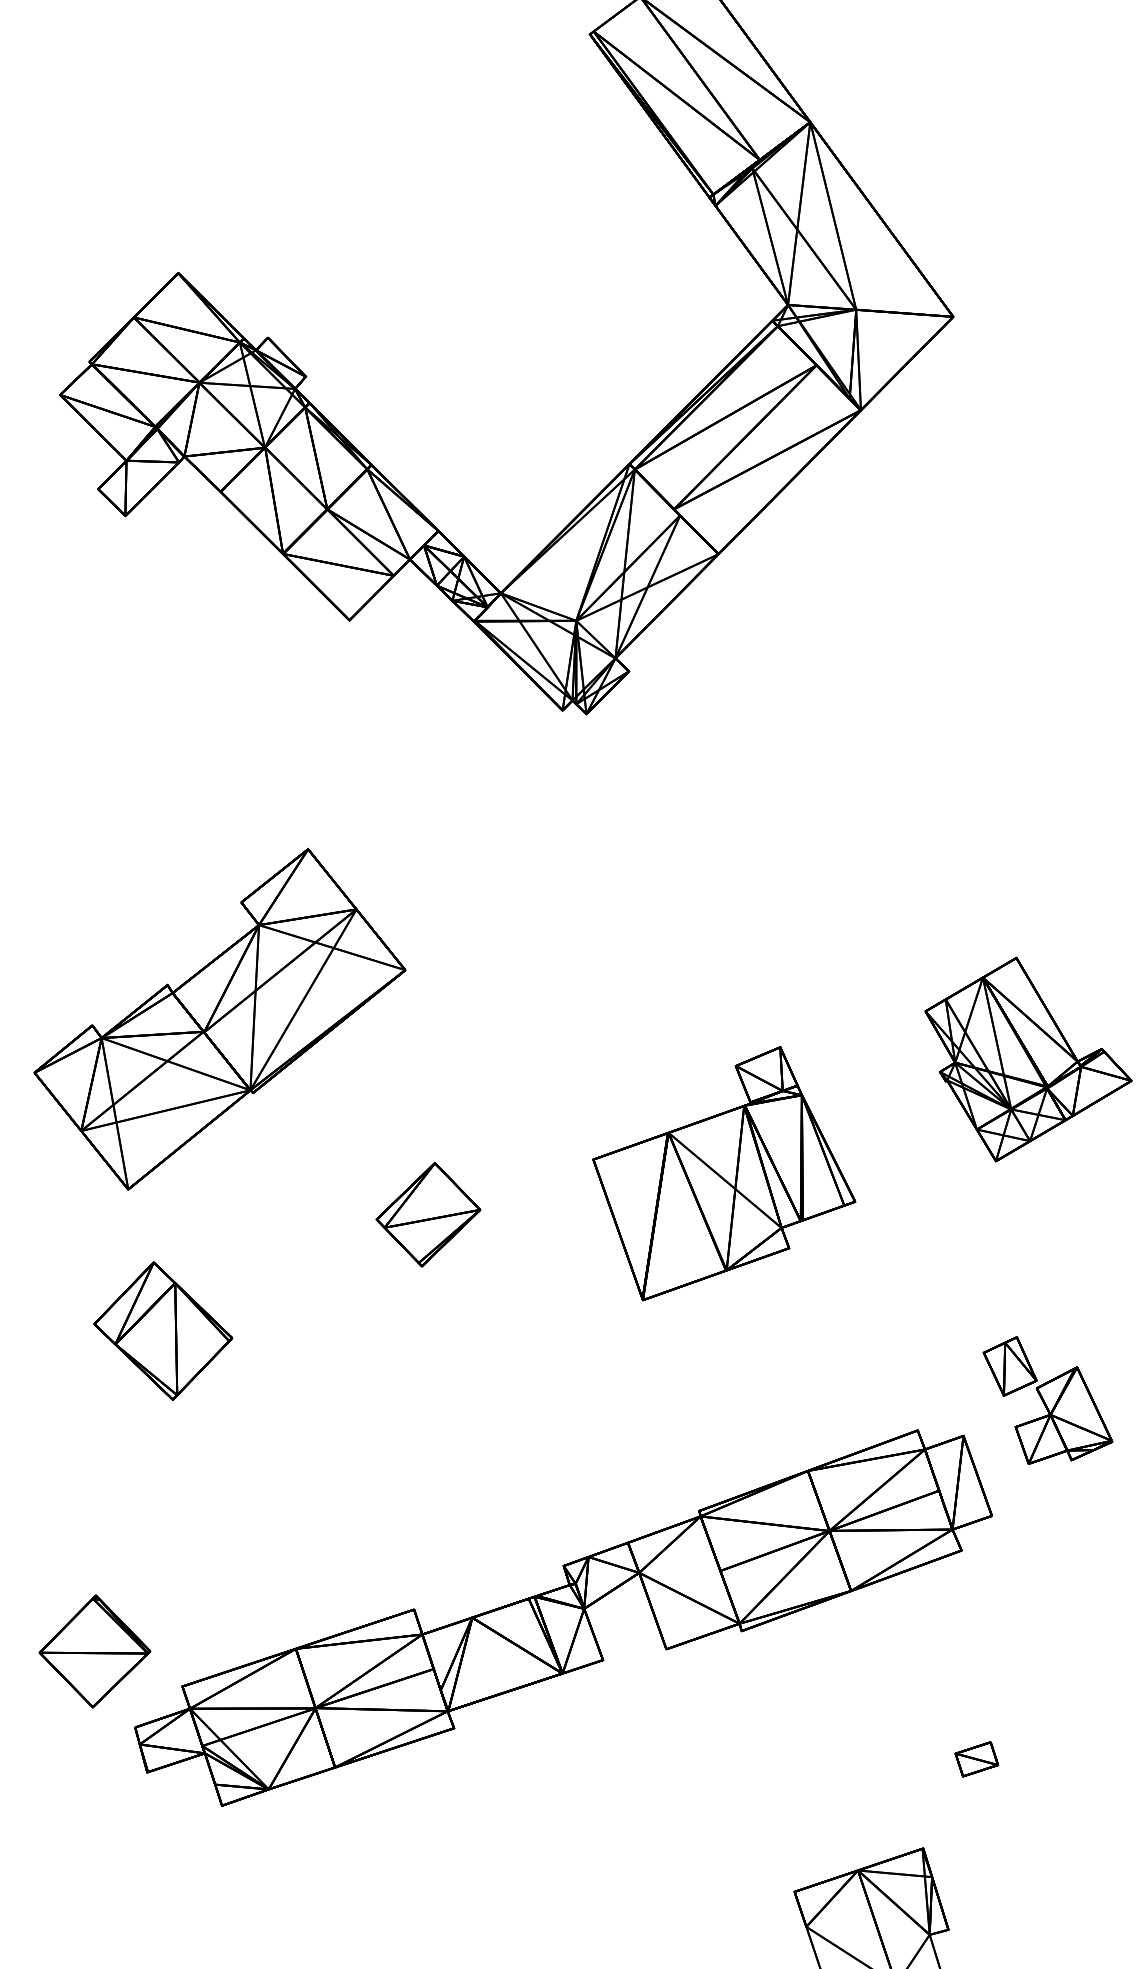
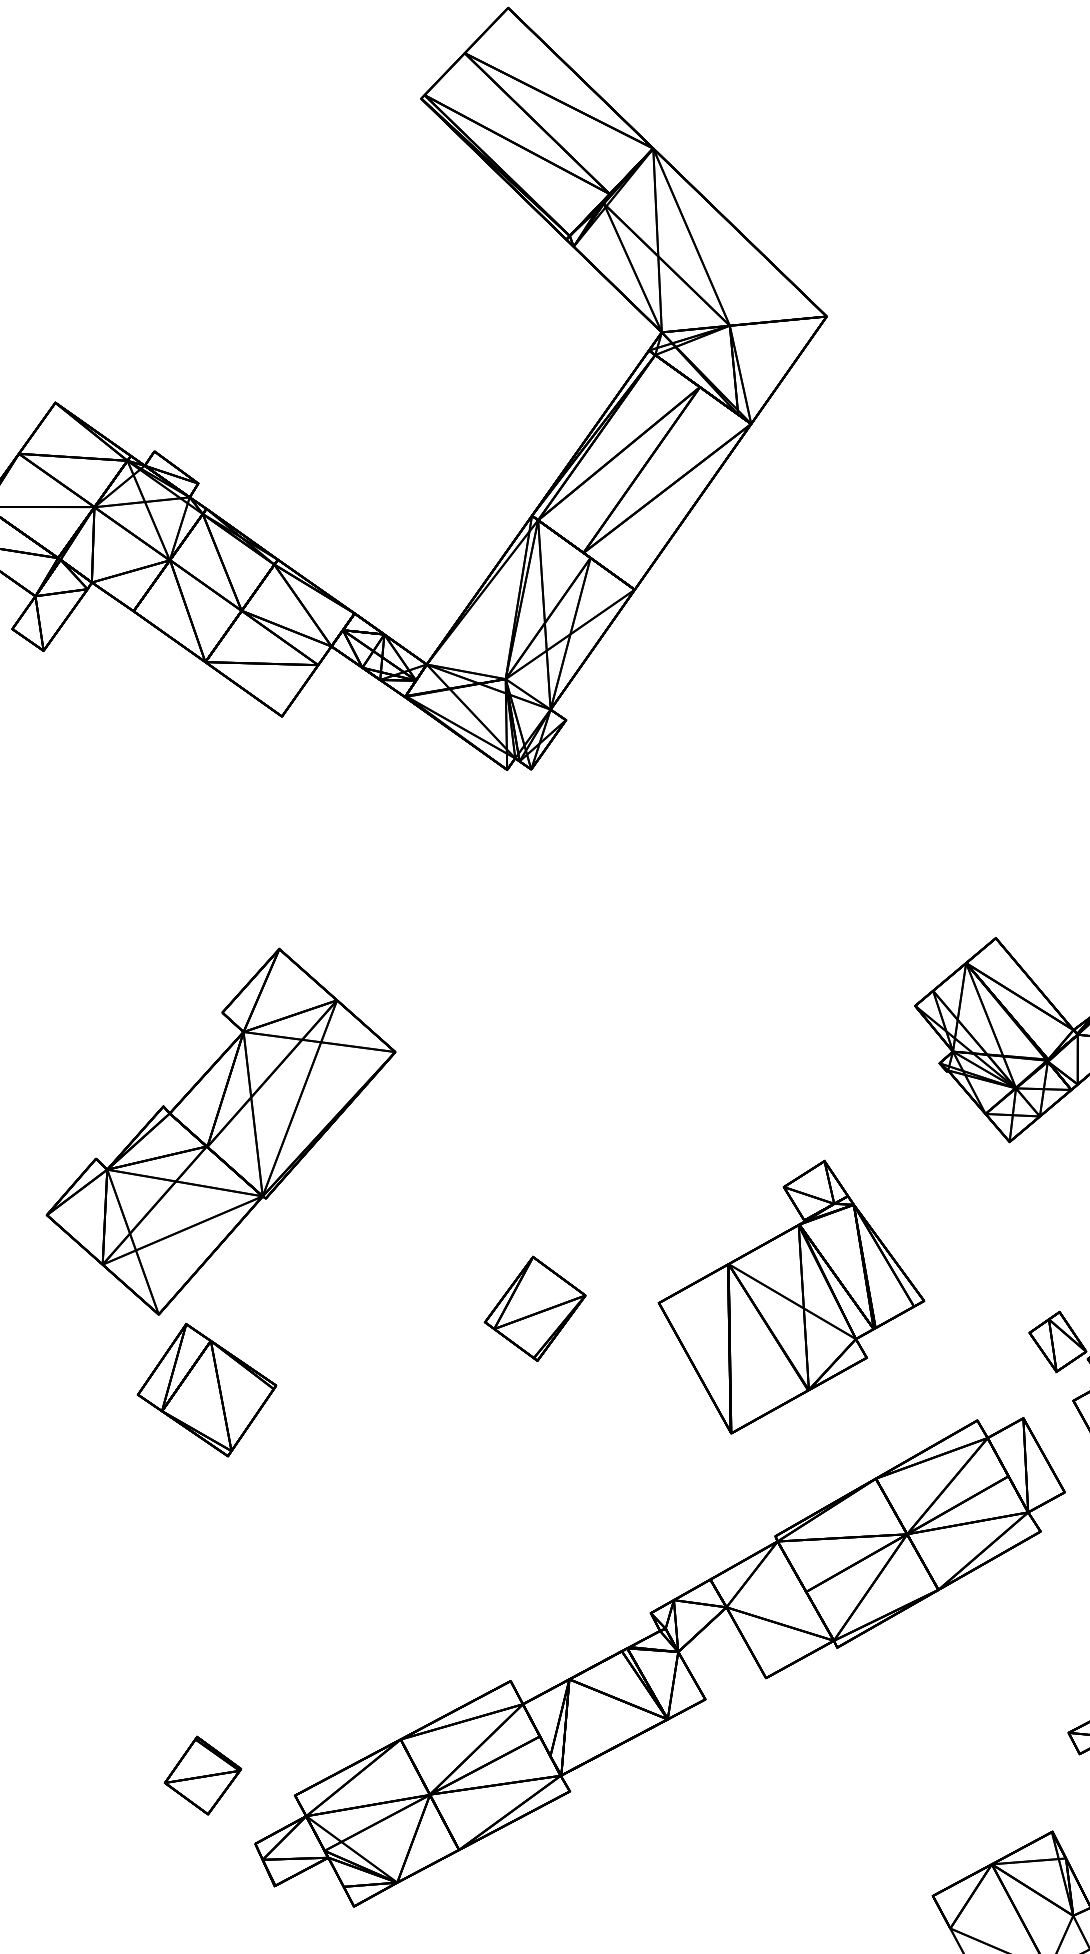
part: (724, 1173) -> (790, 1294), moved
part: (428, 1214) -> (535, 1308), moved
part: (163, 1330) -> (207, 1389), moved
part: (94, 1651) -> (202, 1775), size x0.7

